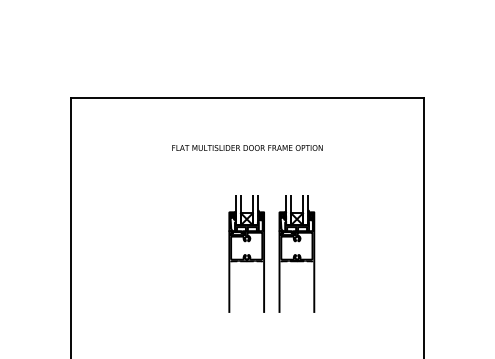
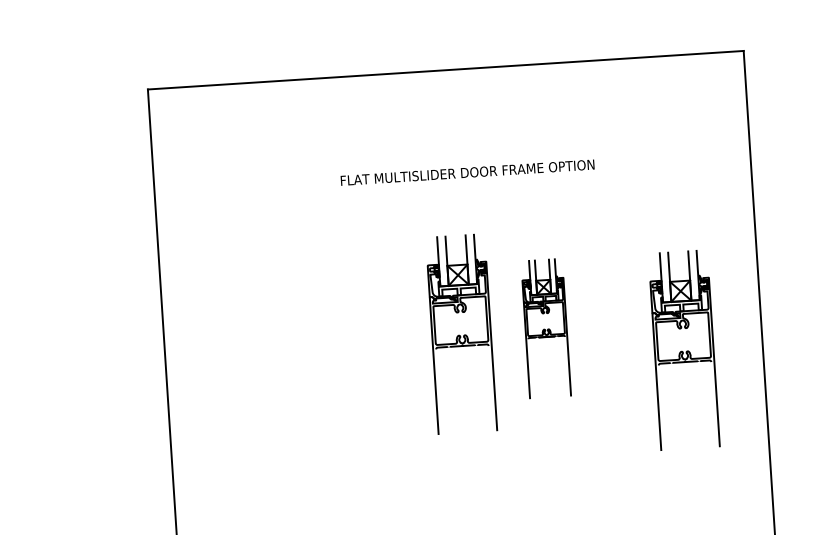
text: (247, 147) -> (467, 171), moved
part: (296, 253) -> (545, 327), size x0.7
part: (377, 271) -> (683, 349), added

